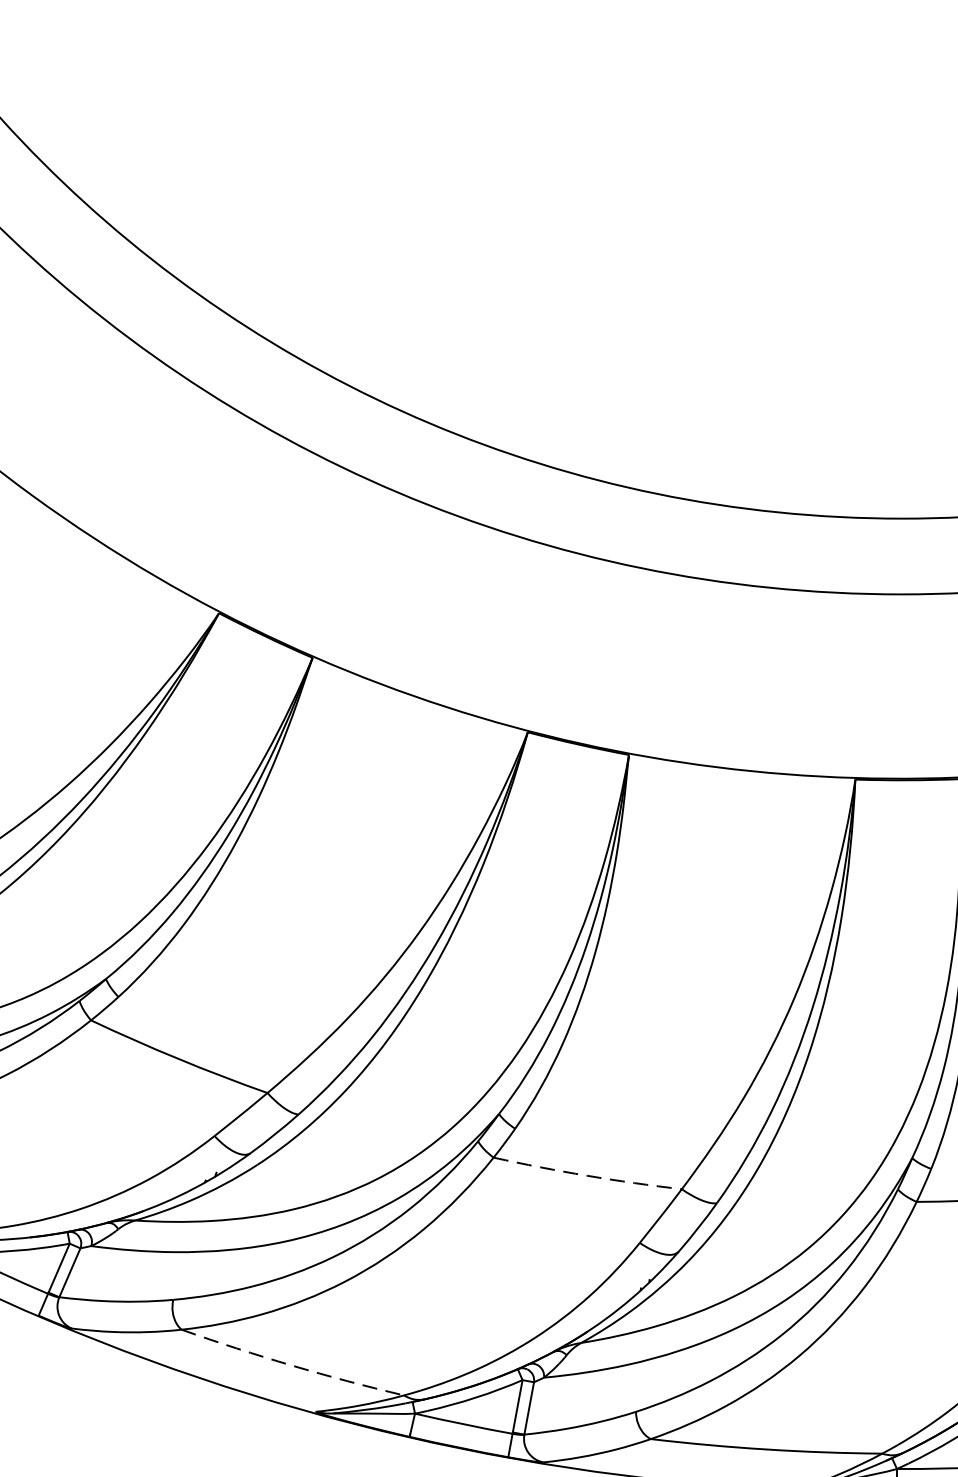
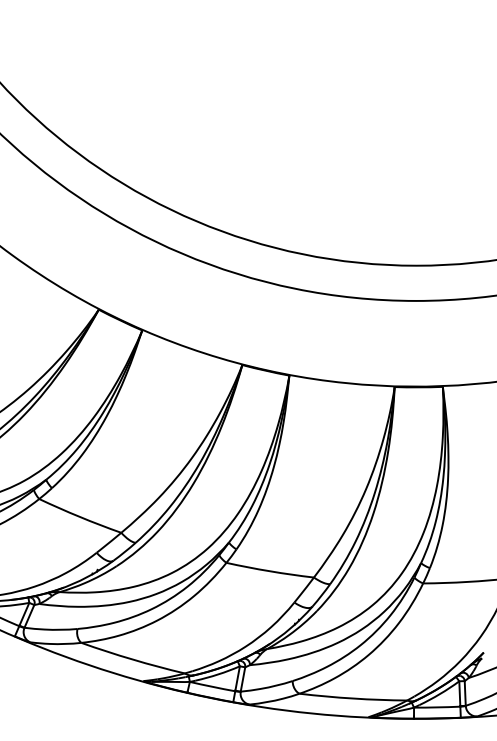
arc: (588, 1176) -> (270, 571), dashed -> solid
arc: (291, 1365) -> (132, 659), dashed -> solid

